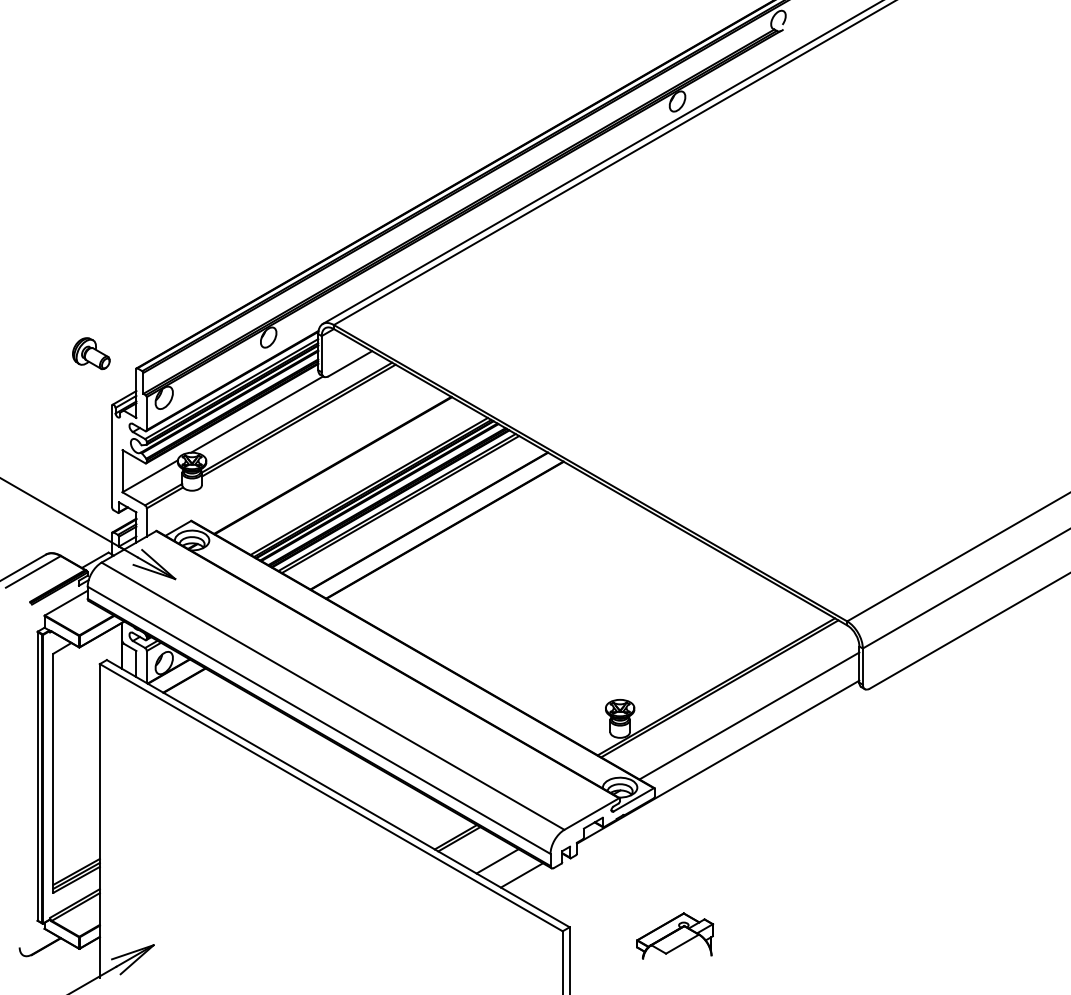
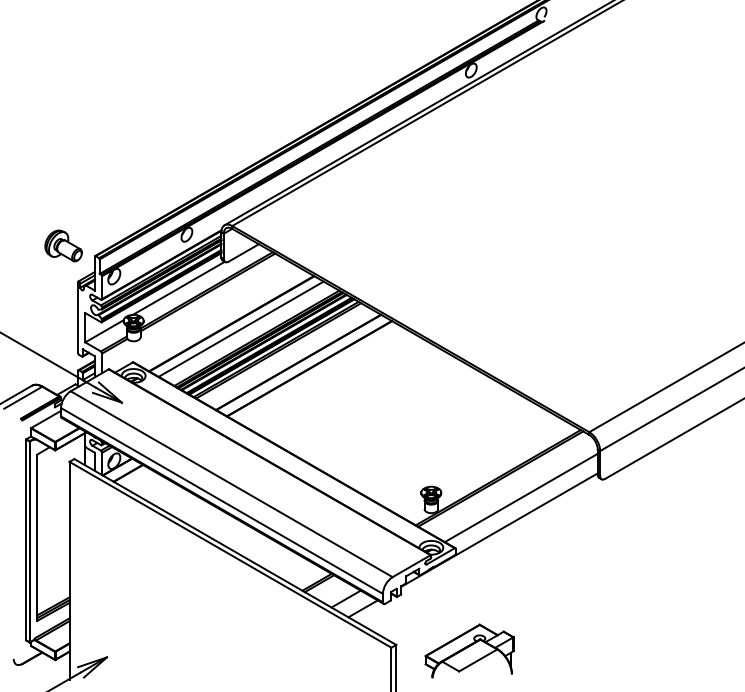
part: (91, 353) -> (63, 245), size x1.43
line: (345, 472) -> (240, 328), added
part: (674, 935) -> (469, 650), size x1.67

